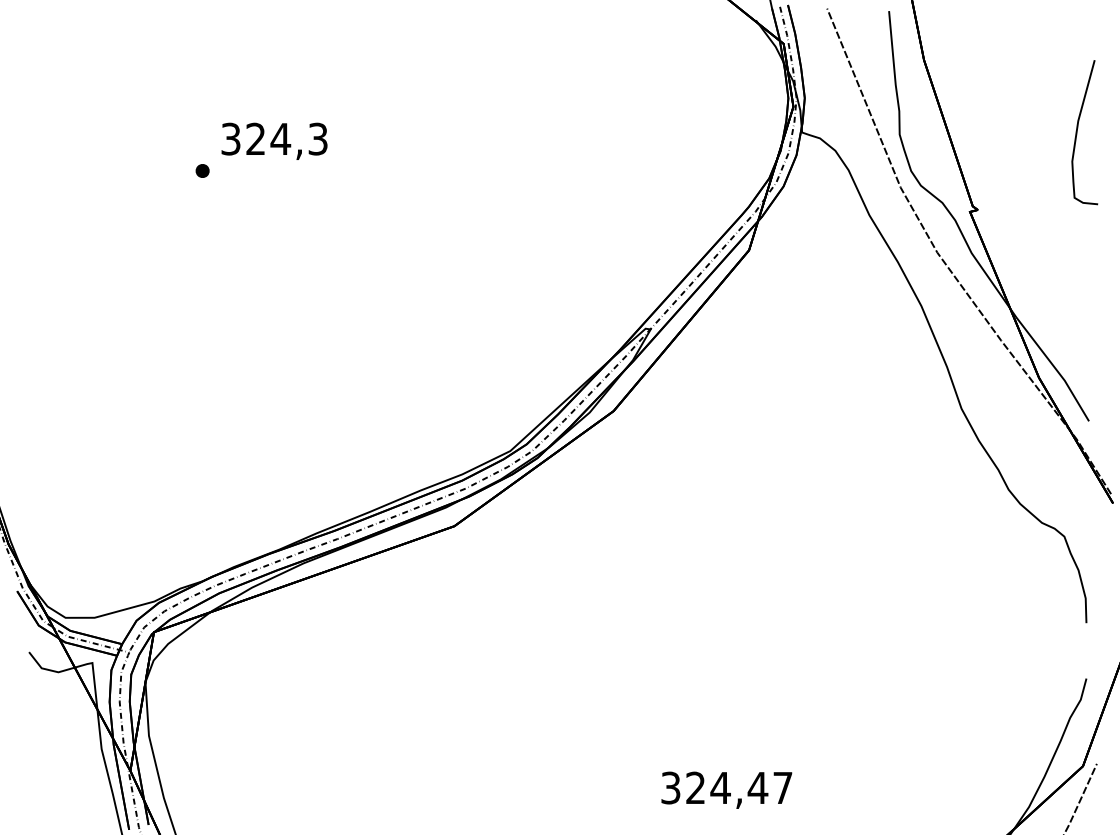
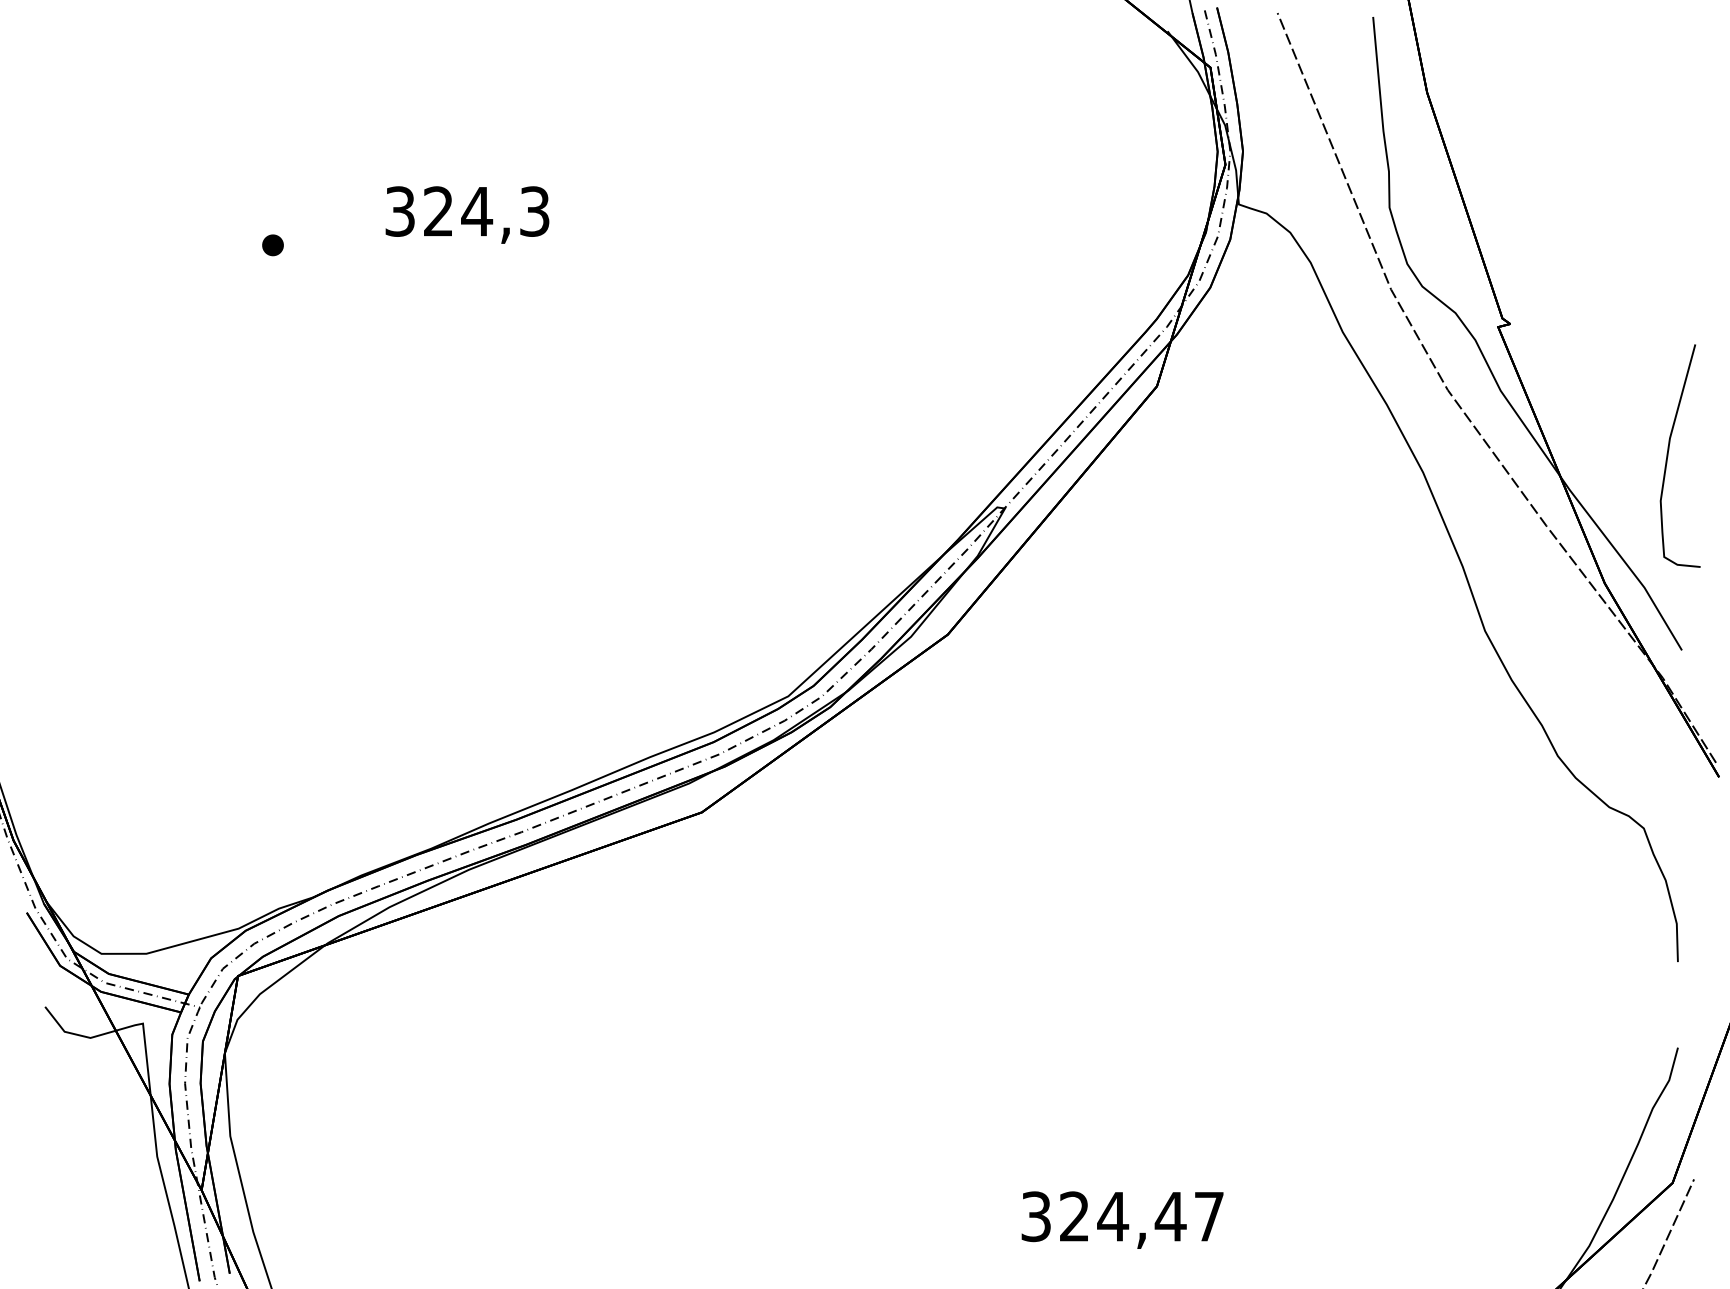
curve: (1077, 132) -> (1668, 456), moved
text: (274, 140) -> (467, 213), moved
part: (202, 170) -> (272, 244), moved

